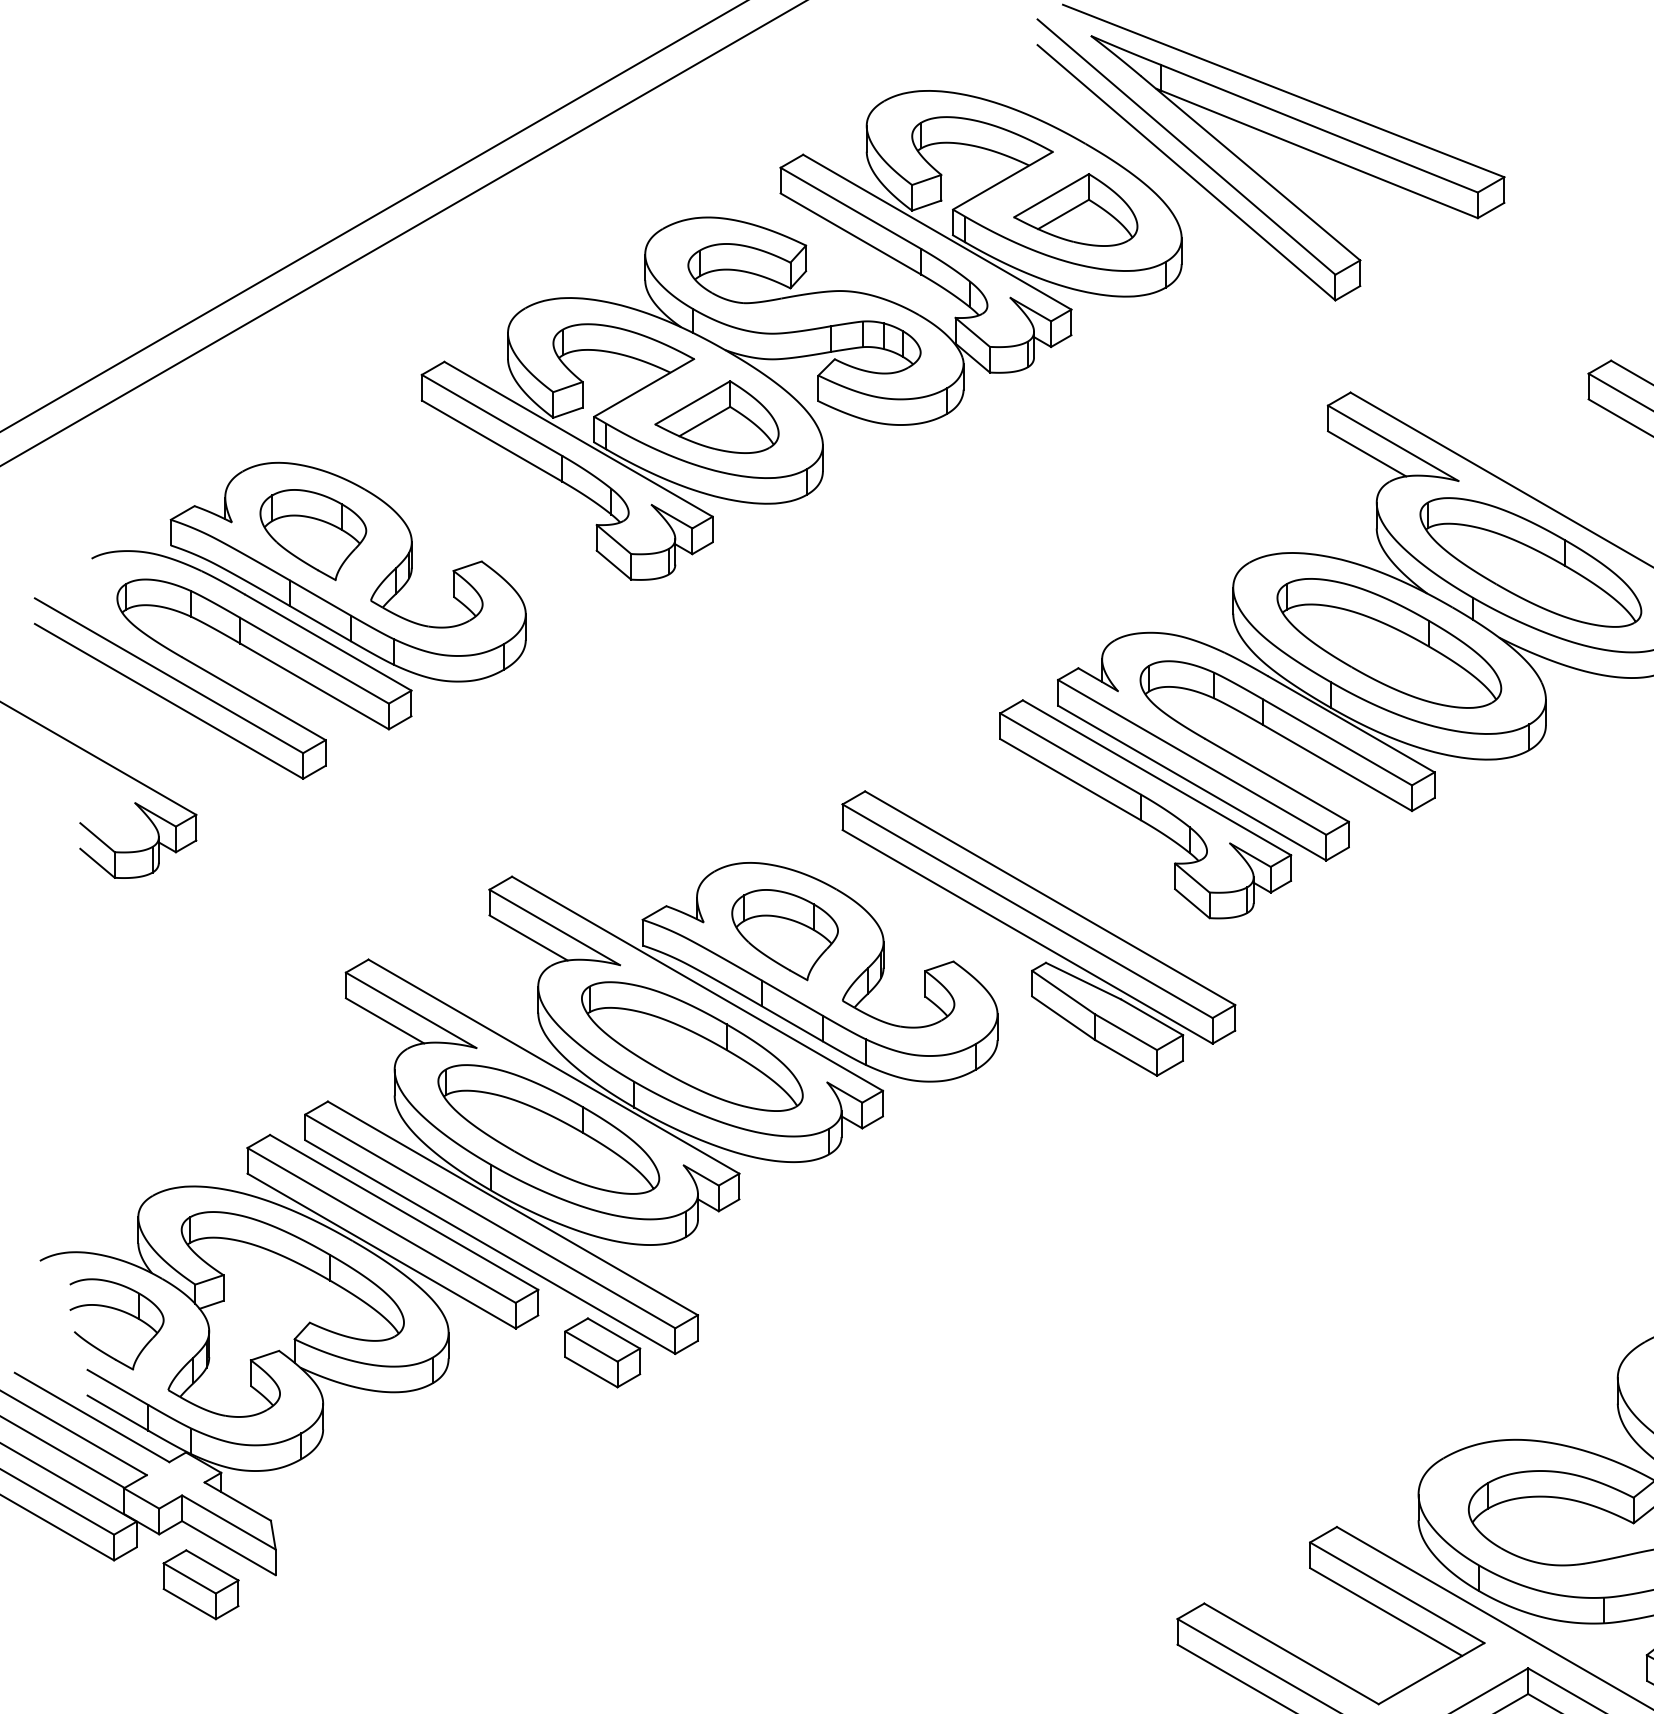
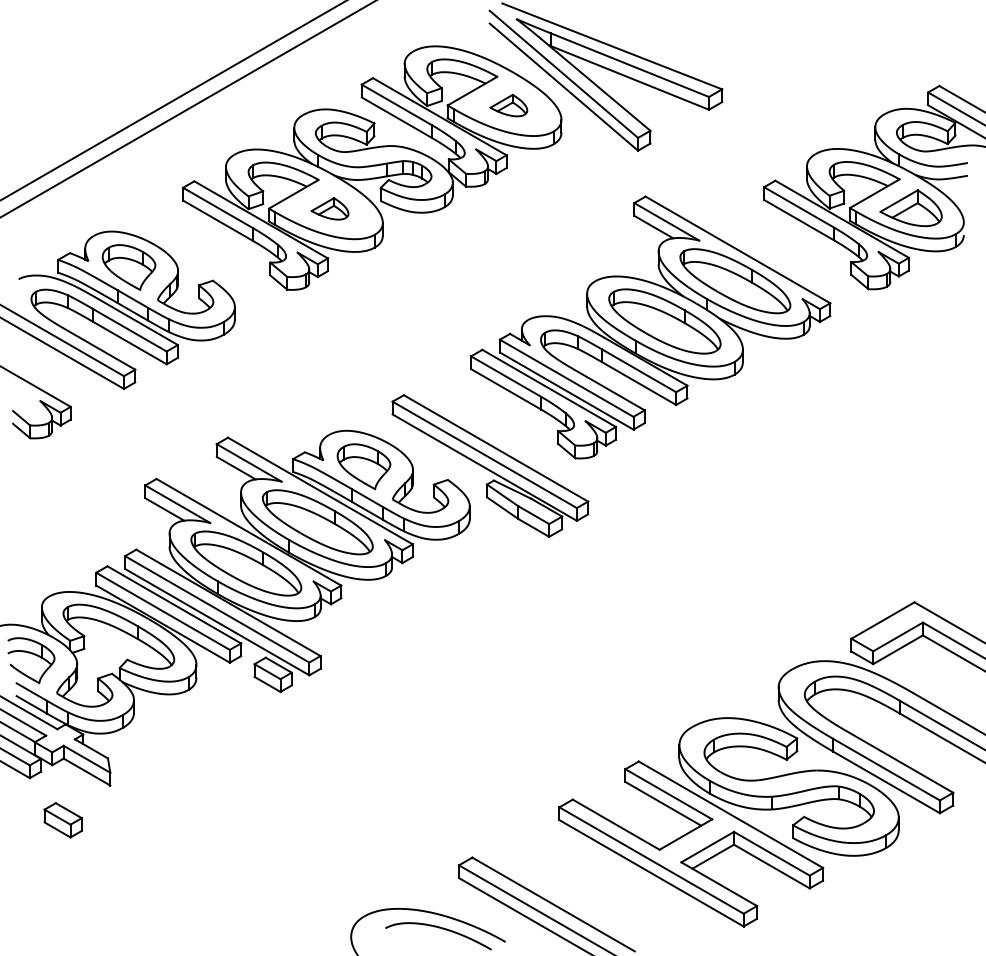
part: (1075, 209) -> (508, 105), size x0.6
part: (715, 416) -> (329, 208), size x0.6
part: (199, 1585) -> (62, 820), moved

